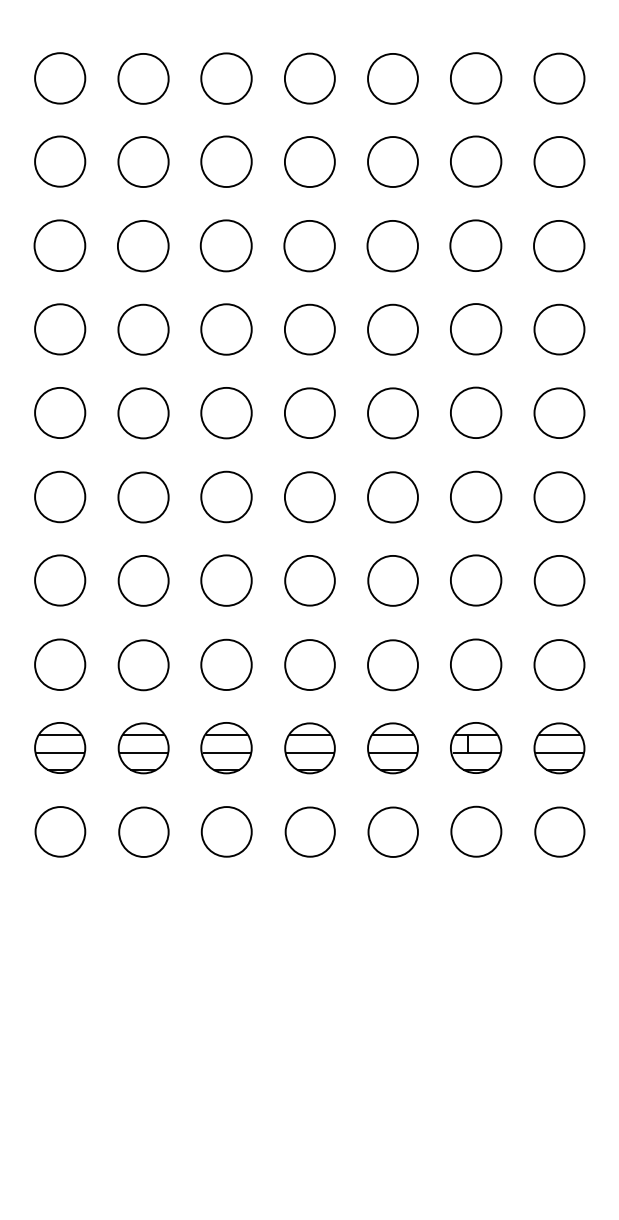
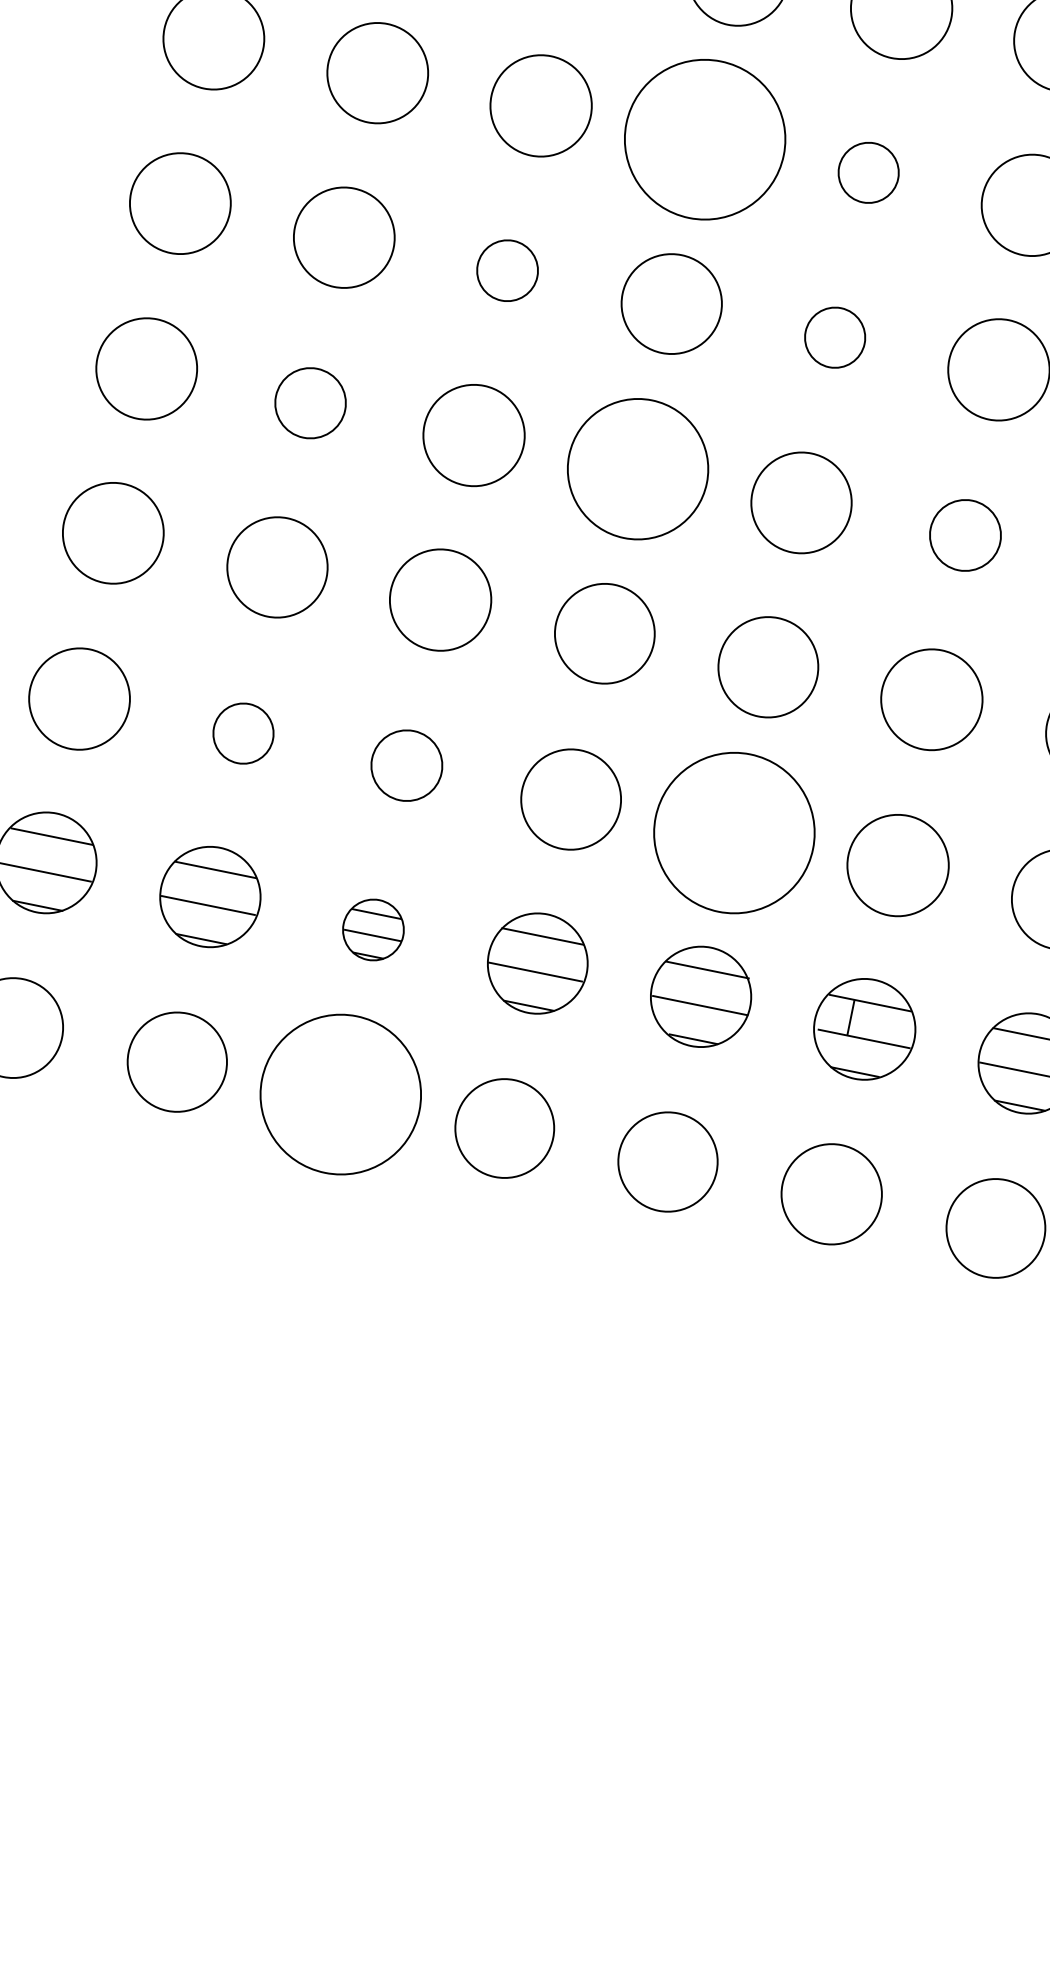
part: (309, 329) -> (704, 139), size x1.6
part: (392, 329) -> (867, 172), size x0.6
part: (226, 413) -> (507, 271), size x0.6
part: (392, 413) -> (834, 337), size x0.6
part: (476, 496) -> (966, 534), size x0.7
part: (143, 497) -> (310, 403), size x0.7
part: (309, 497) -> (637, 469), size x1.4
part: (226, 664) -> (406, 765), size x0.7
part: (143, 665) -> (243, 733), size x0.6
part: (392, 665) -> (733, 833), size x1.6
part: (226, 748) -> (373, 930), size x0.6
part: (226, 831) -> (340, 1093), size x1.6

